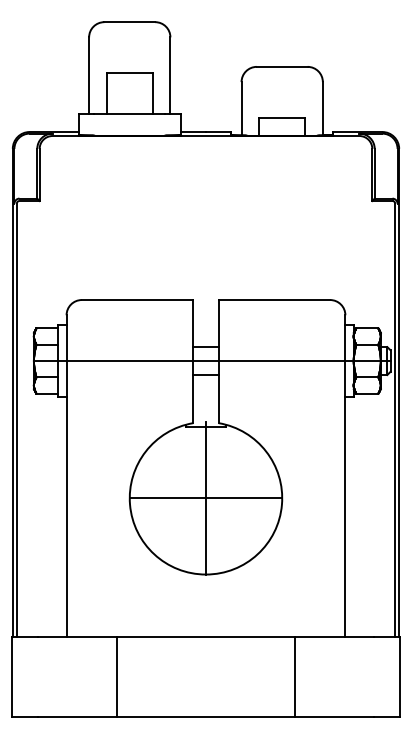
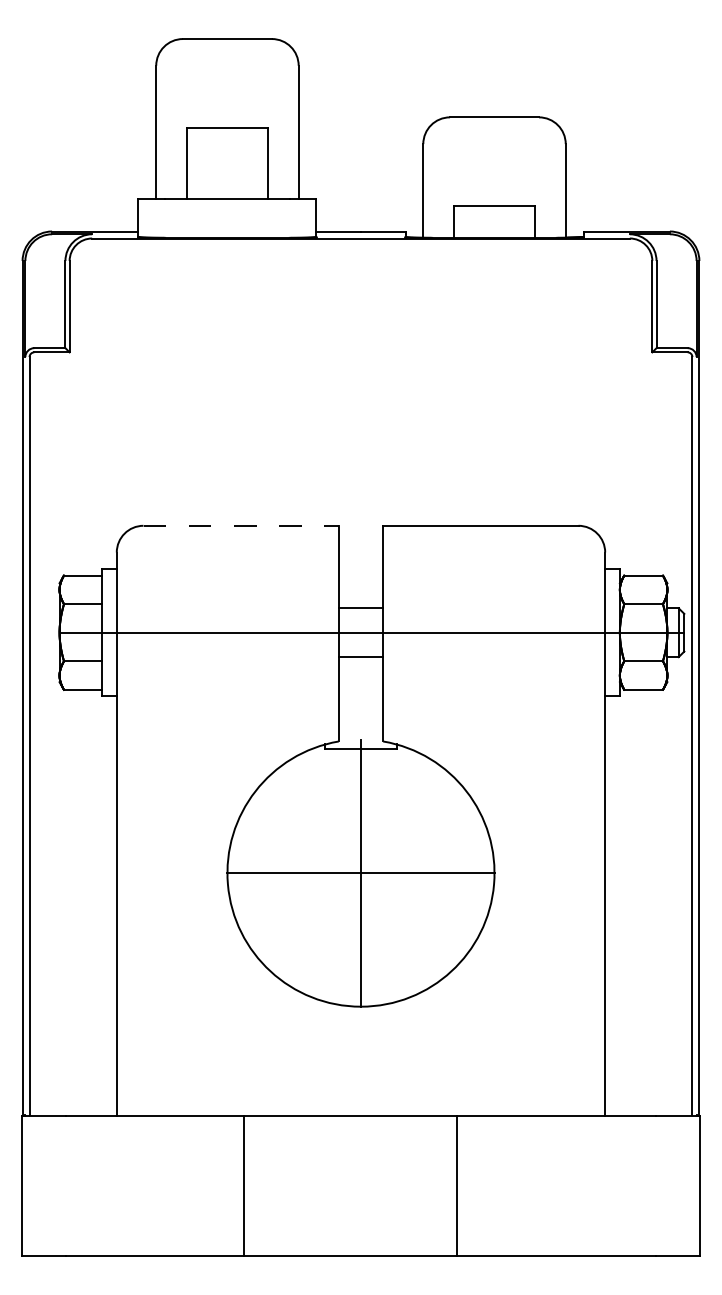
line: (137, 300) -> (241, 526), solid -> dashed
line: (117, 676) -> (244, 1185), moved
line: (294, 676) -> (456, 1185), moved

